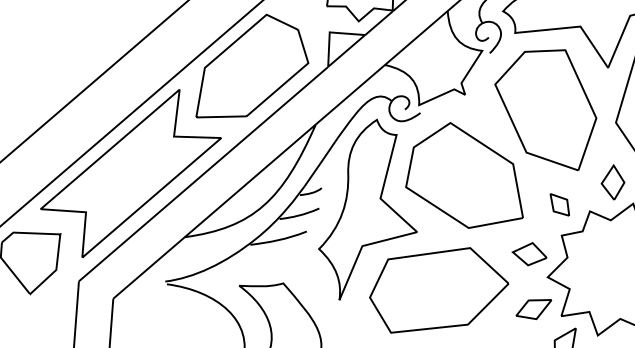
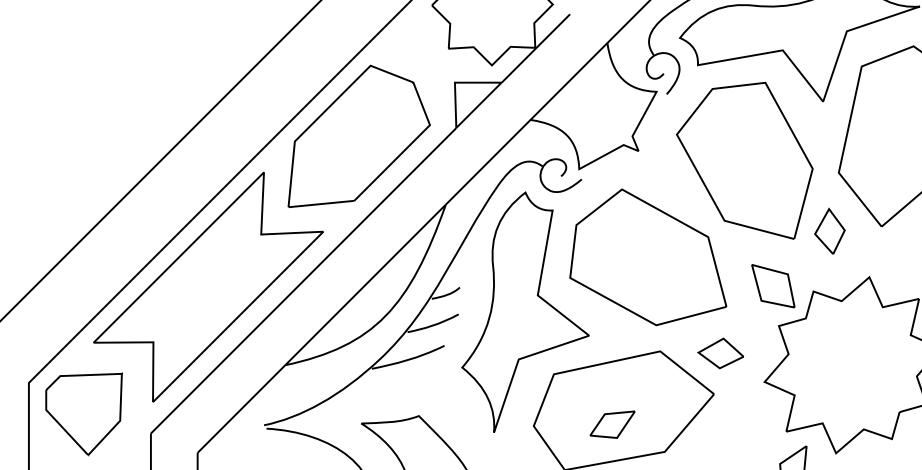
part: (612, 181) -> (829, 230), moved
part: (559, 204) -> (773, 285), size x1.6
part: (529, 254) -> (720, 353), moved
part: (533, 308) -> (612, 424), moved

